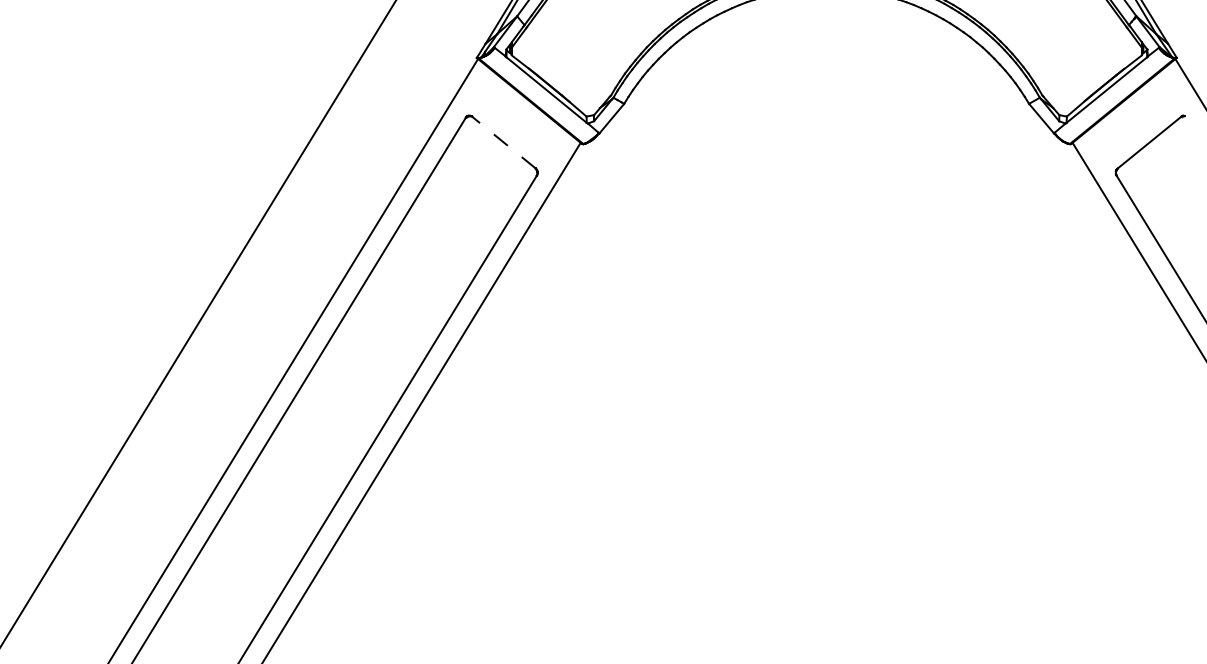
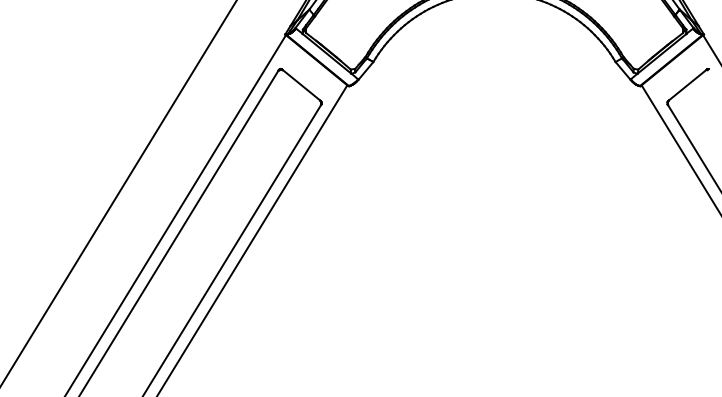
line: (504, 141) -> (301, 84), dashed -> solid

